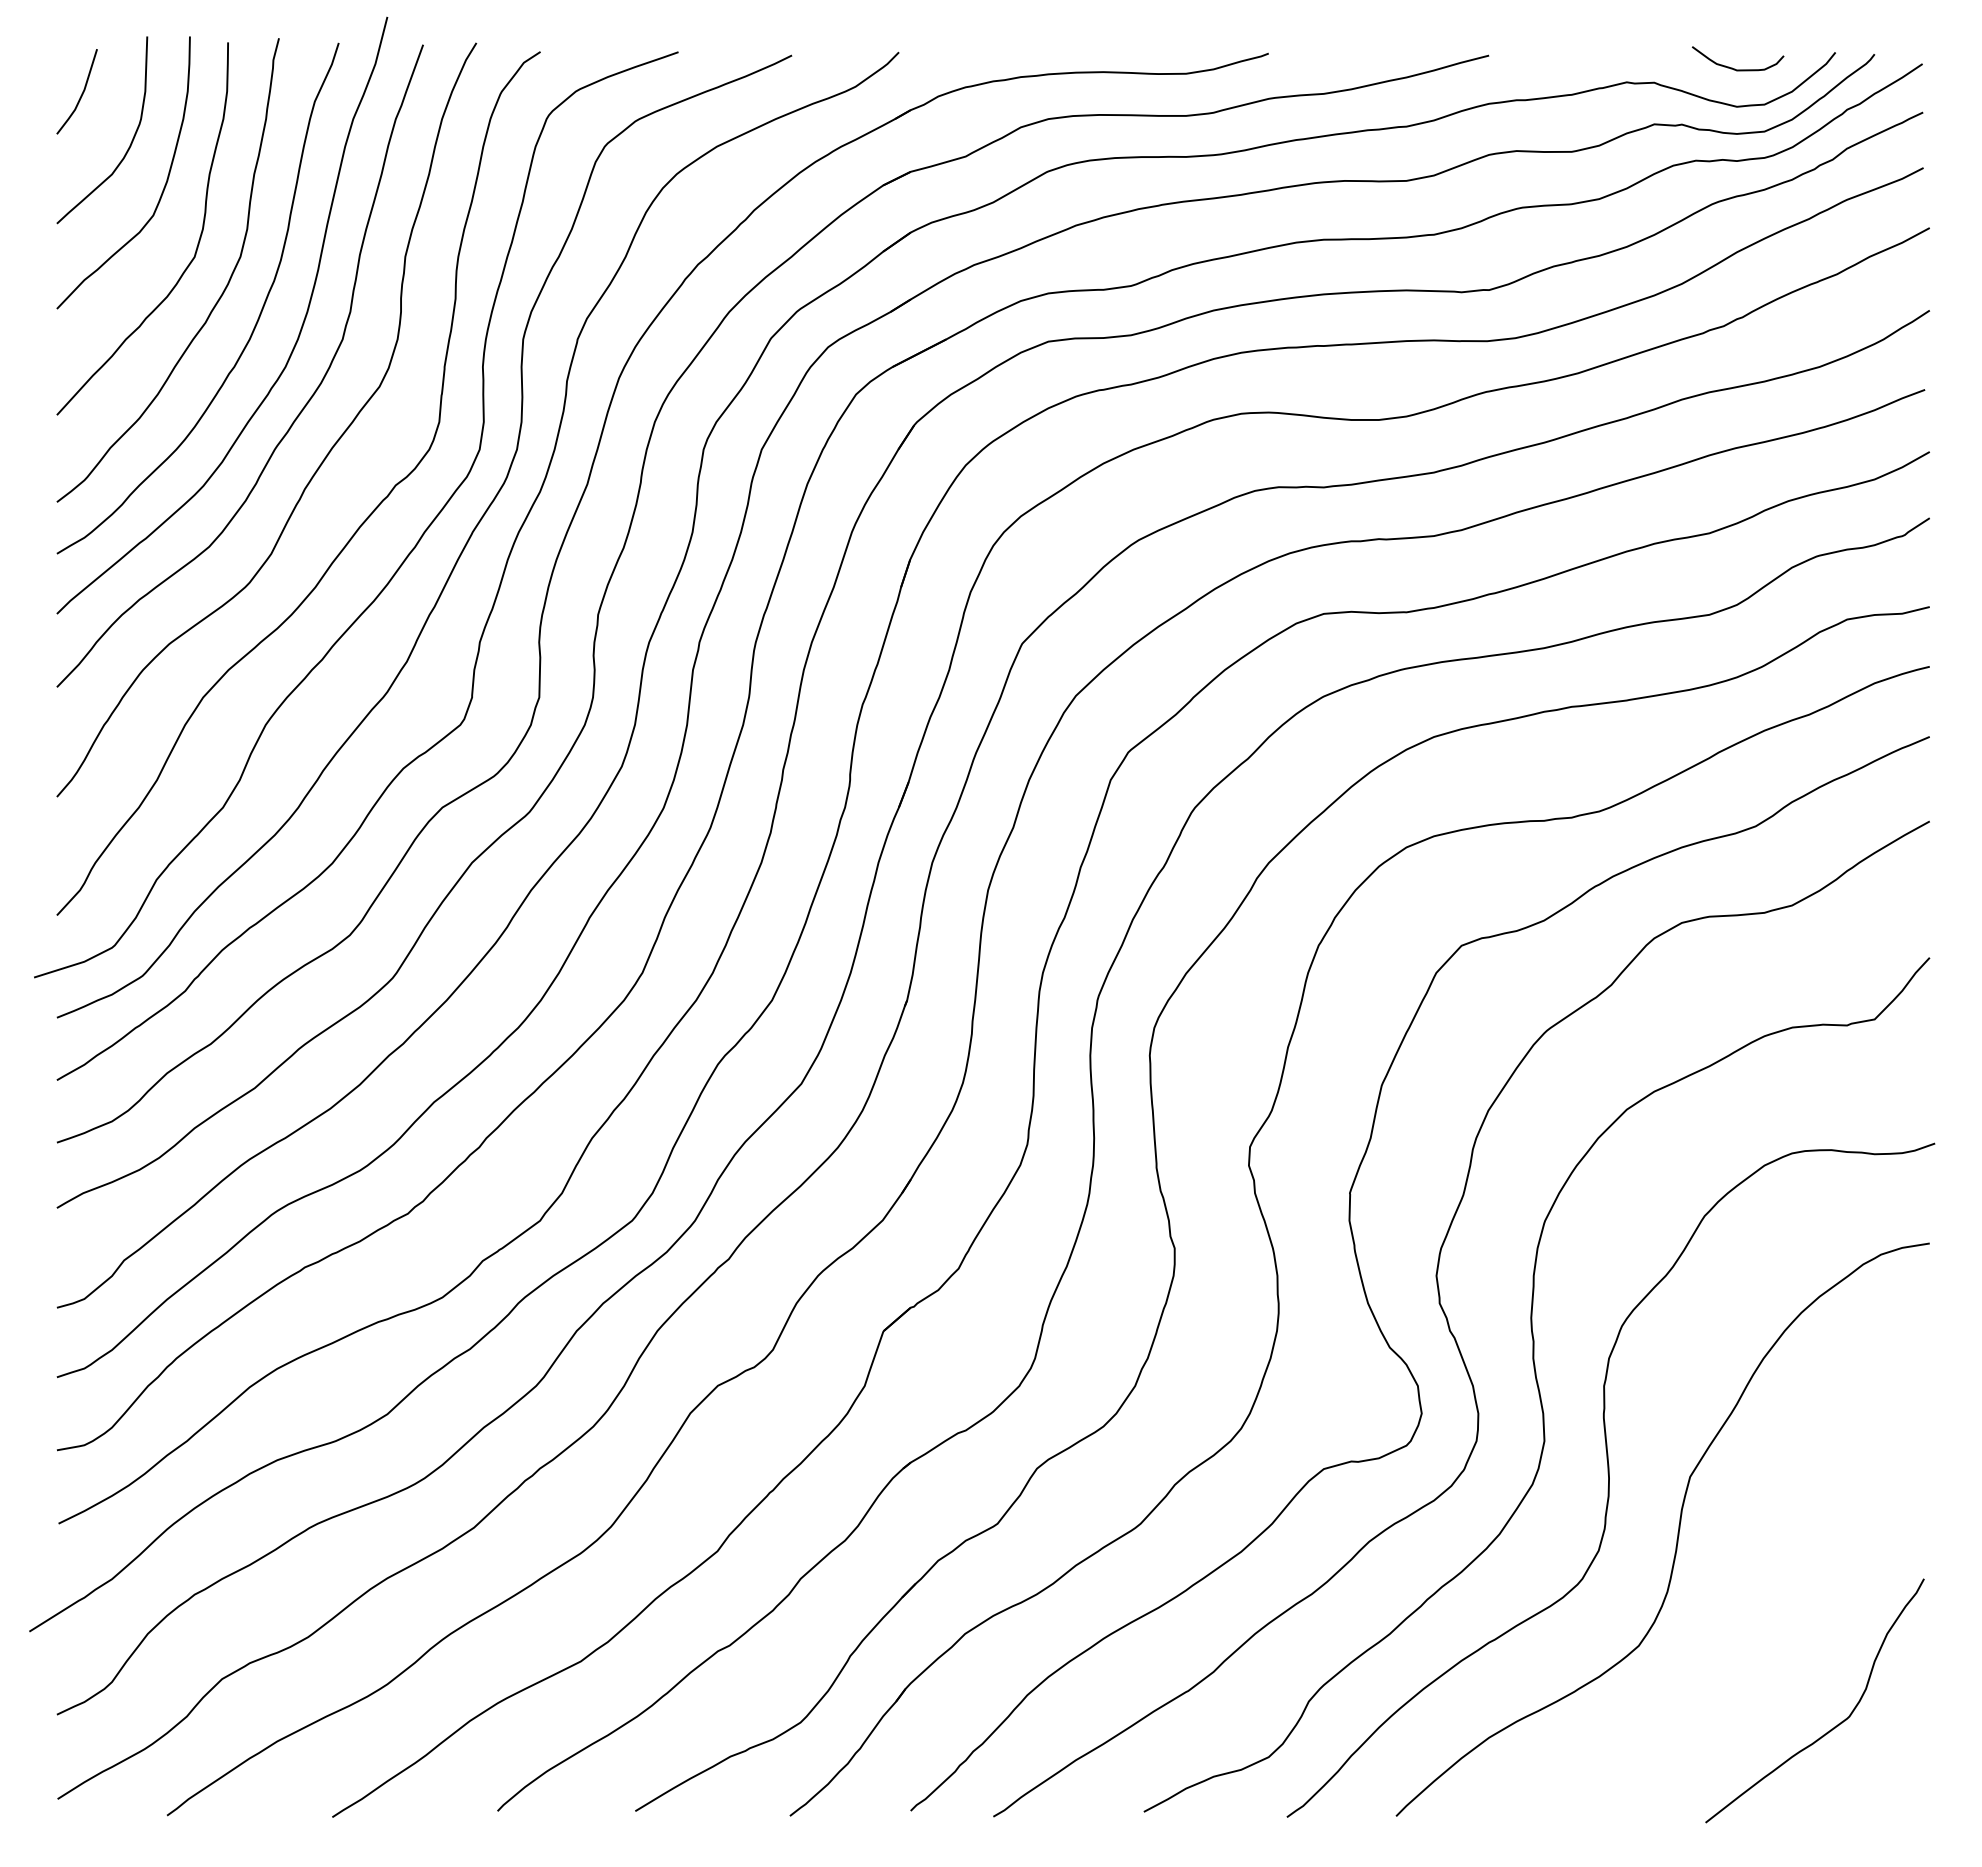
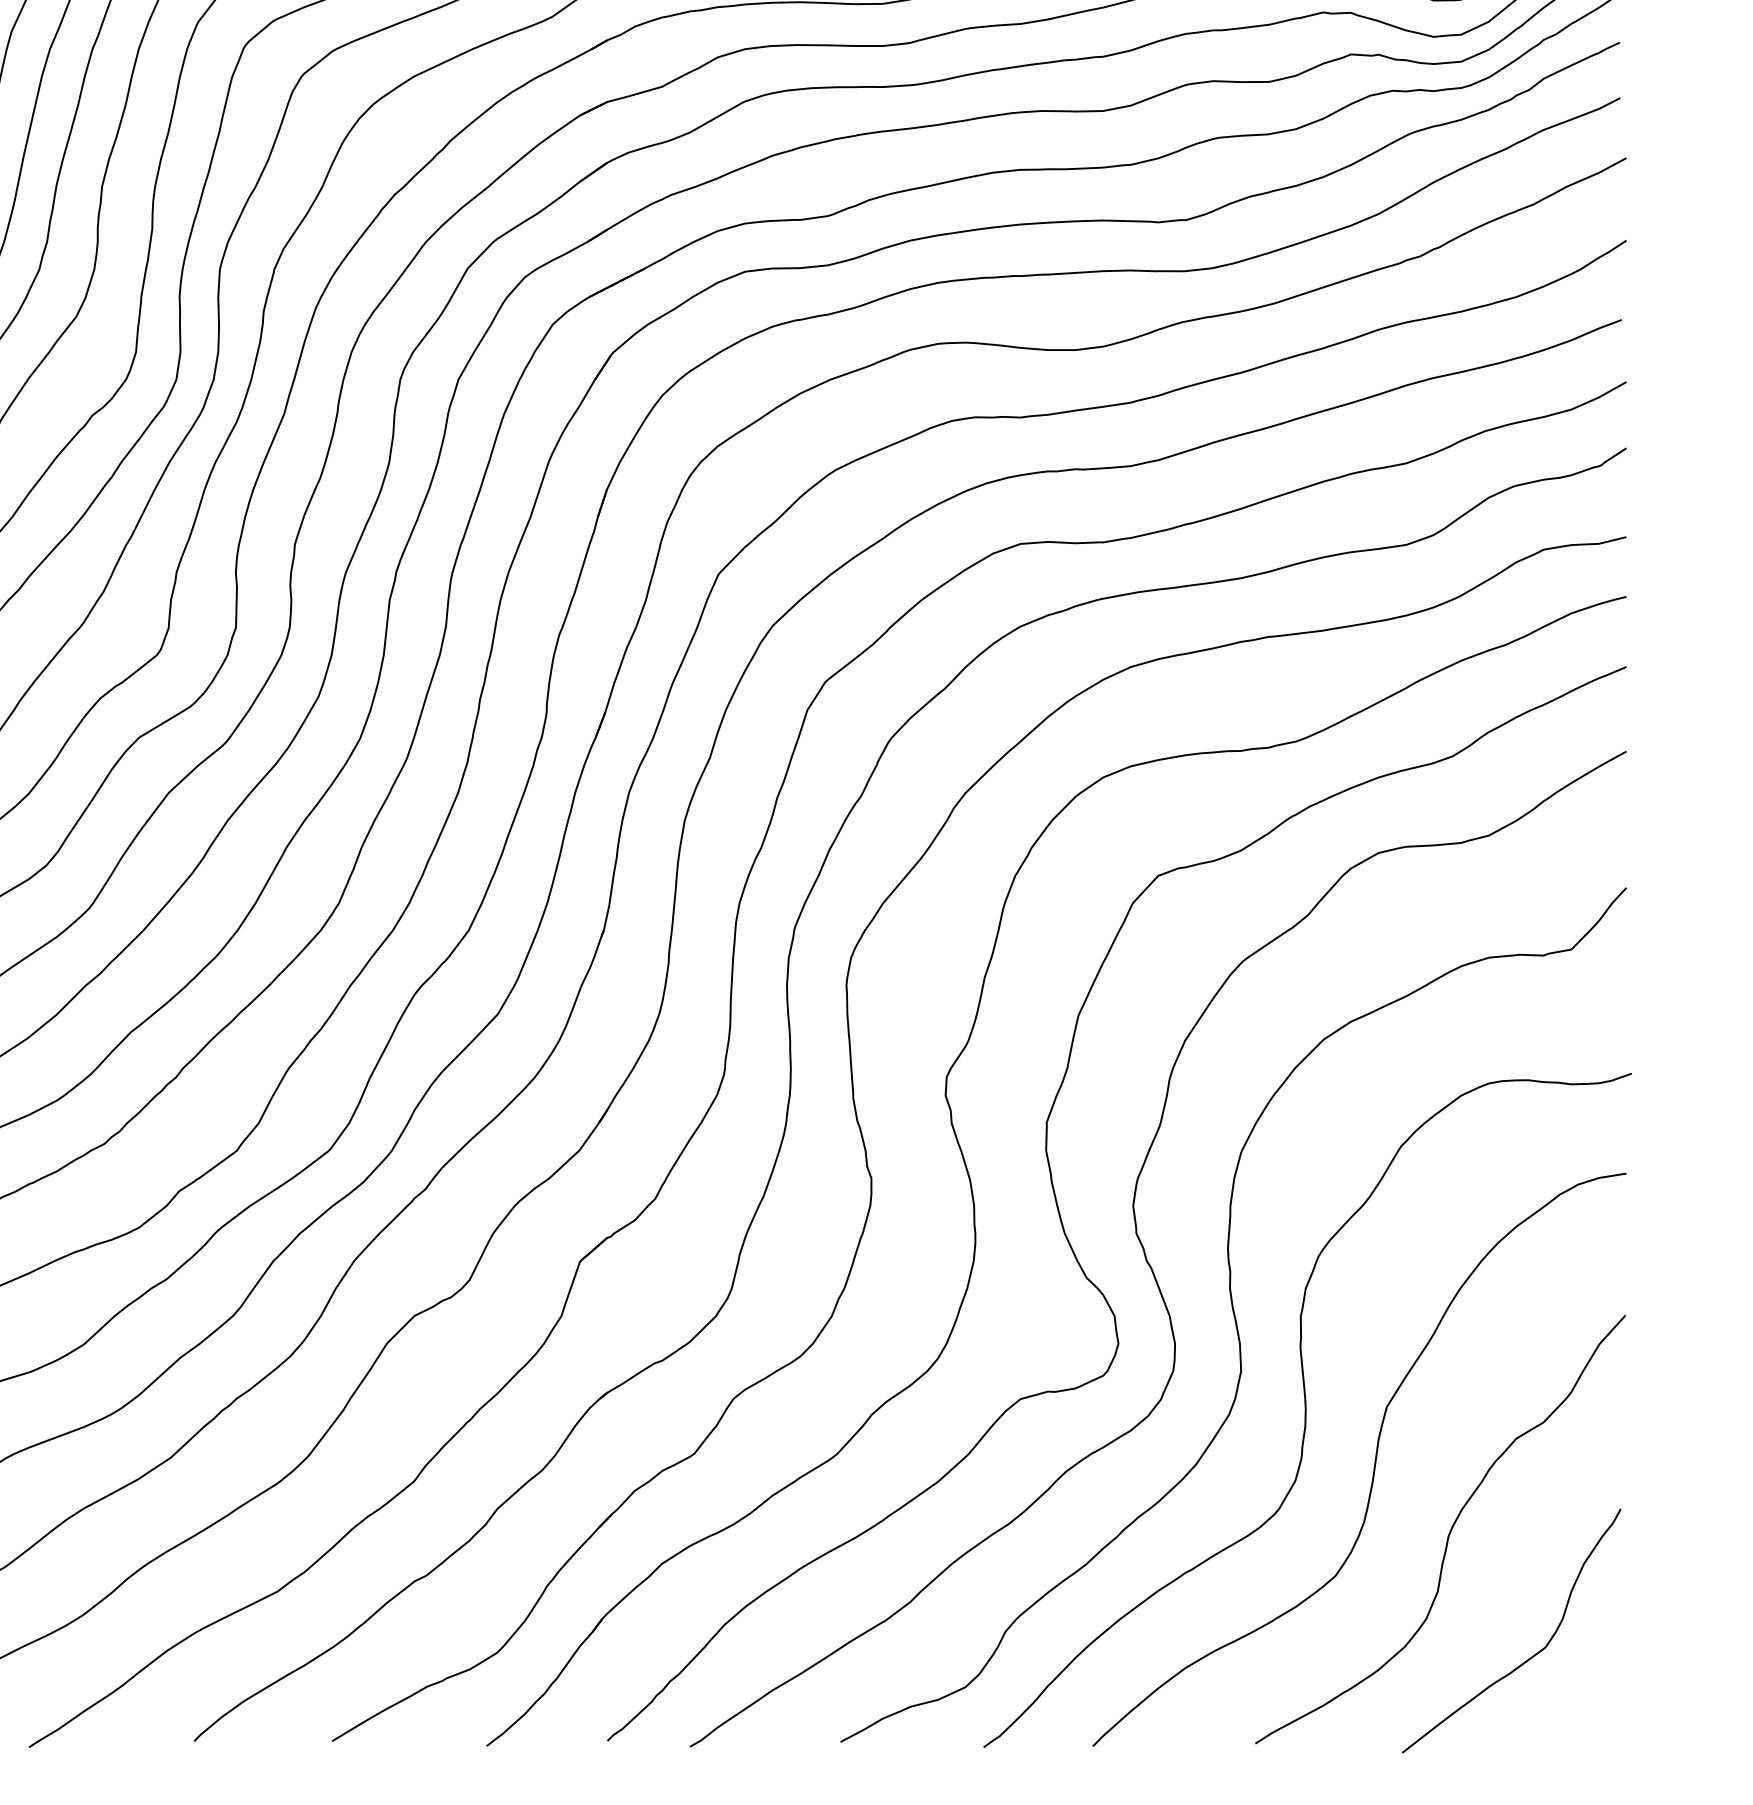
curve: (1752, 1601) -> (1449, 1531), added

